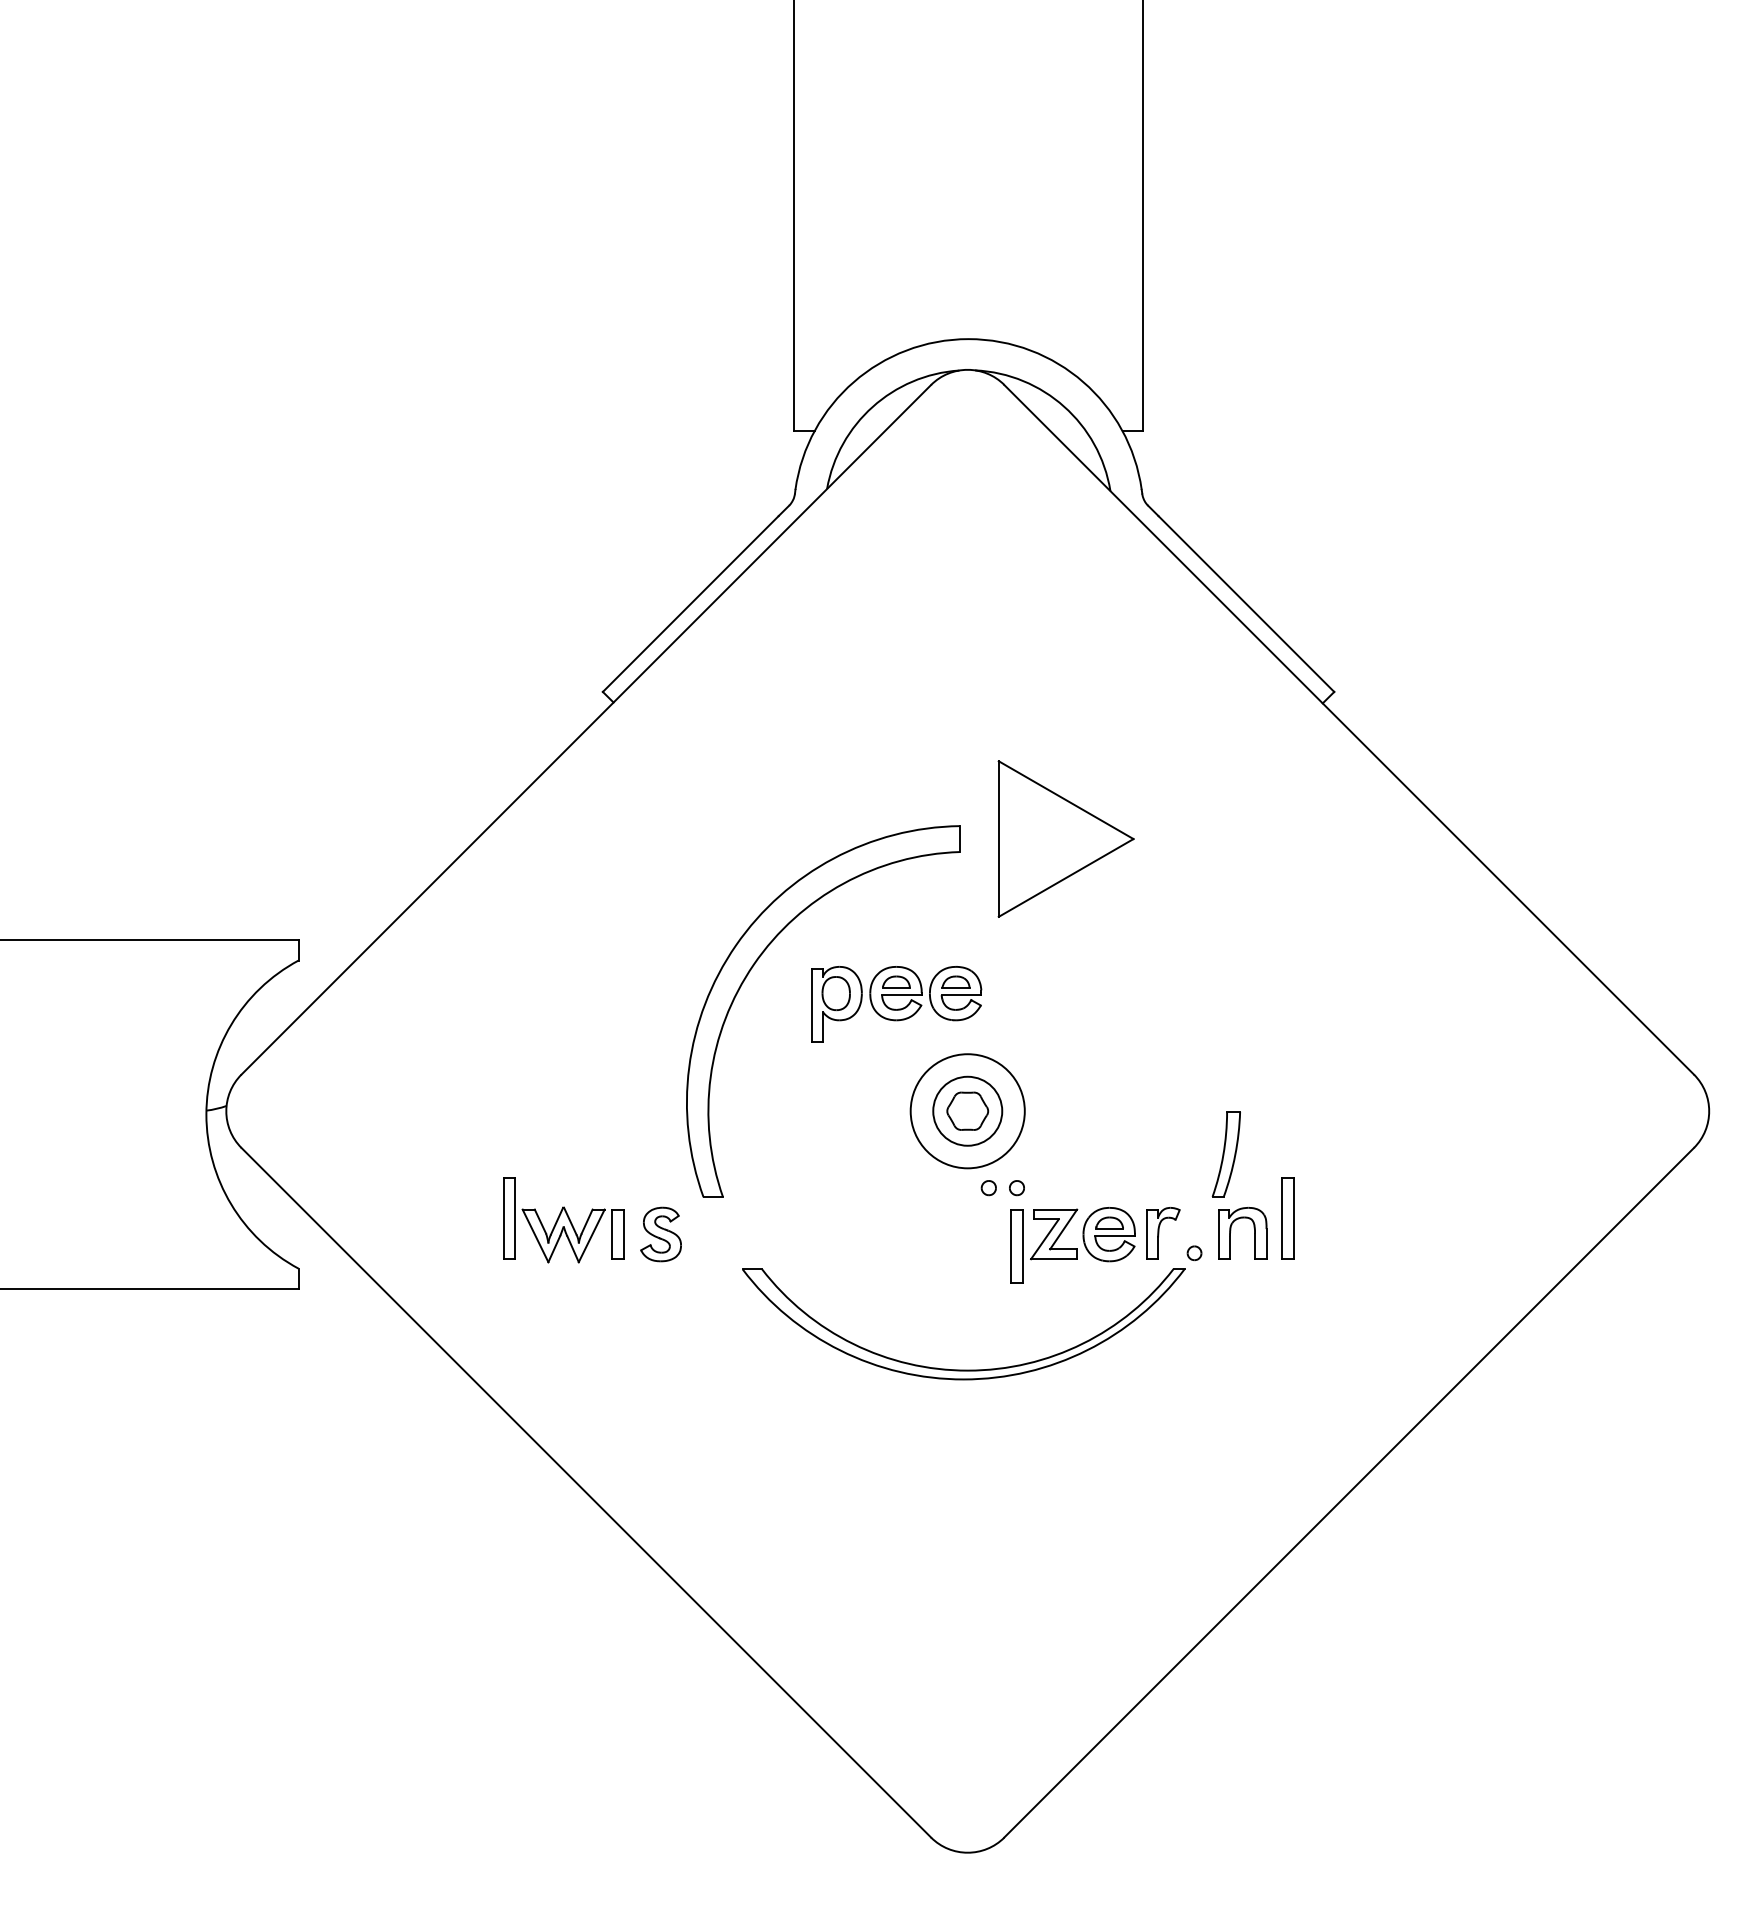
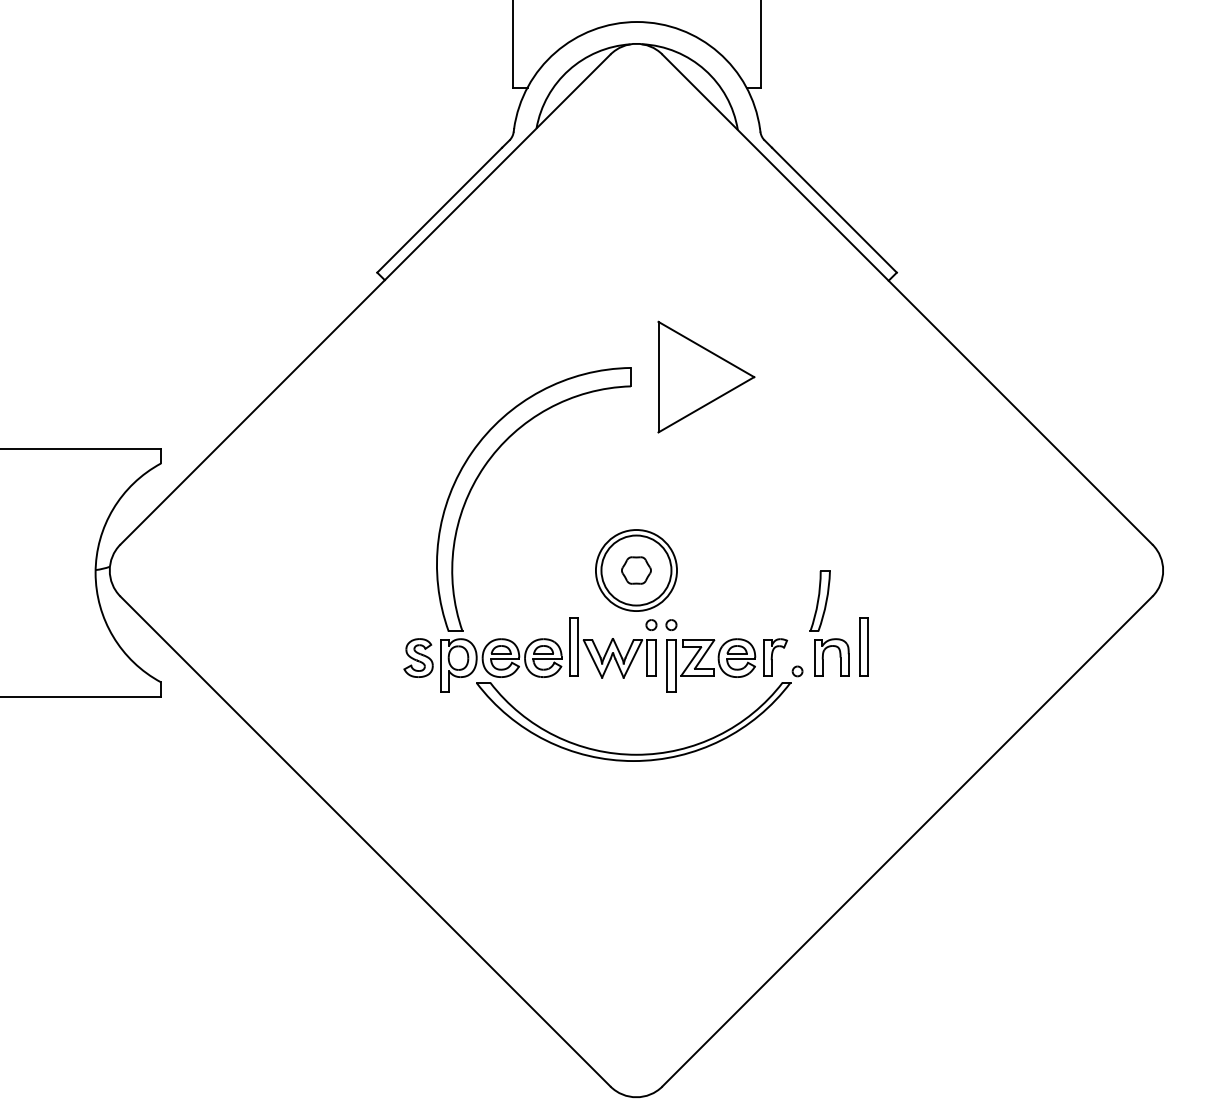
part: (896, 1004) -> (501, 665), moved
circle: (967, 1111) -> (636, 570), size x1.43
part: (563, 1220) -> (612, 648), moved

